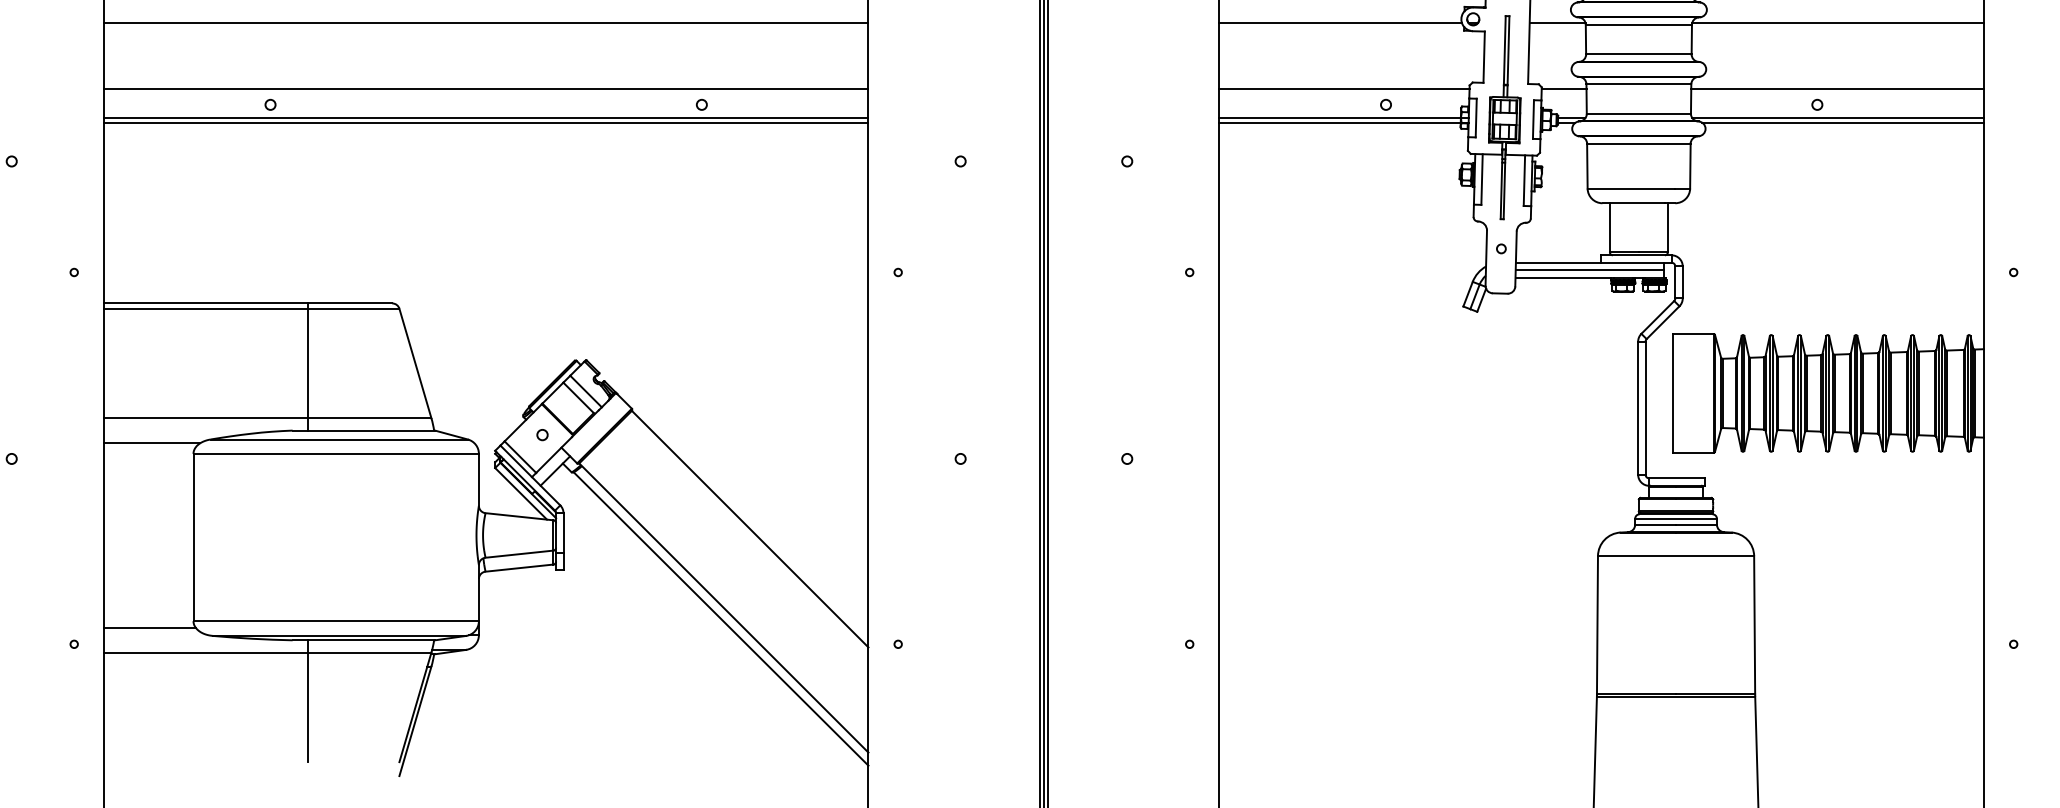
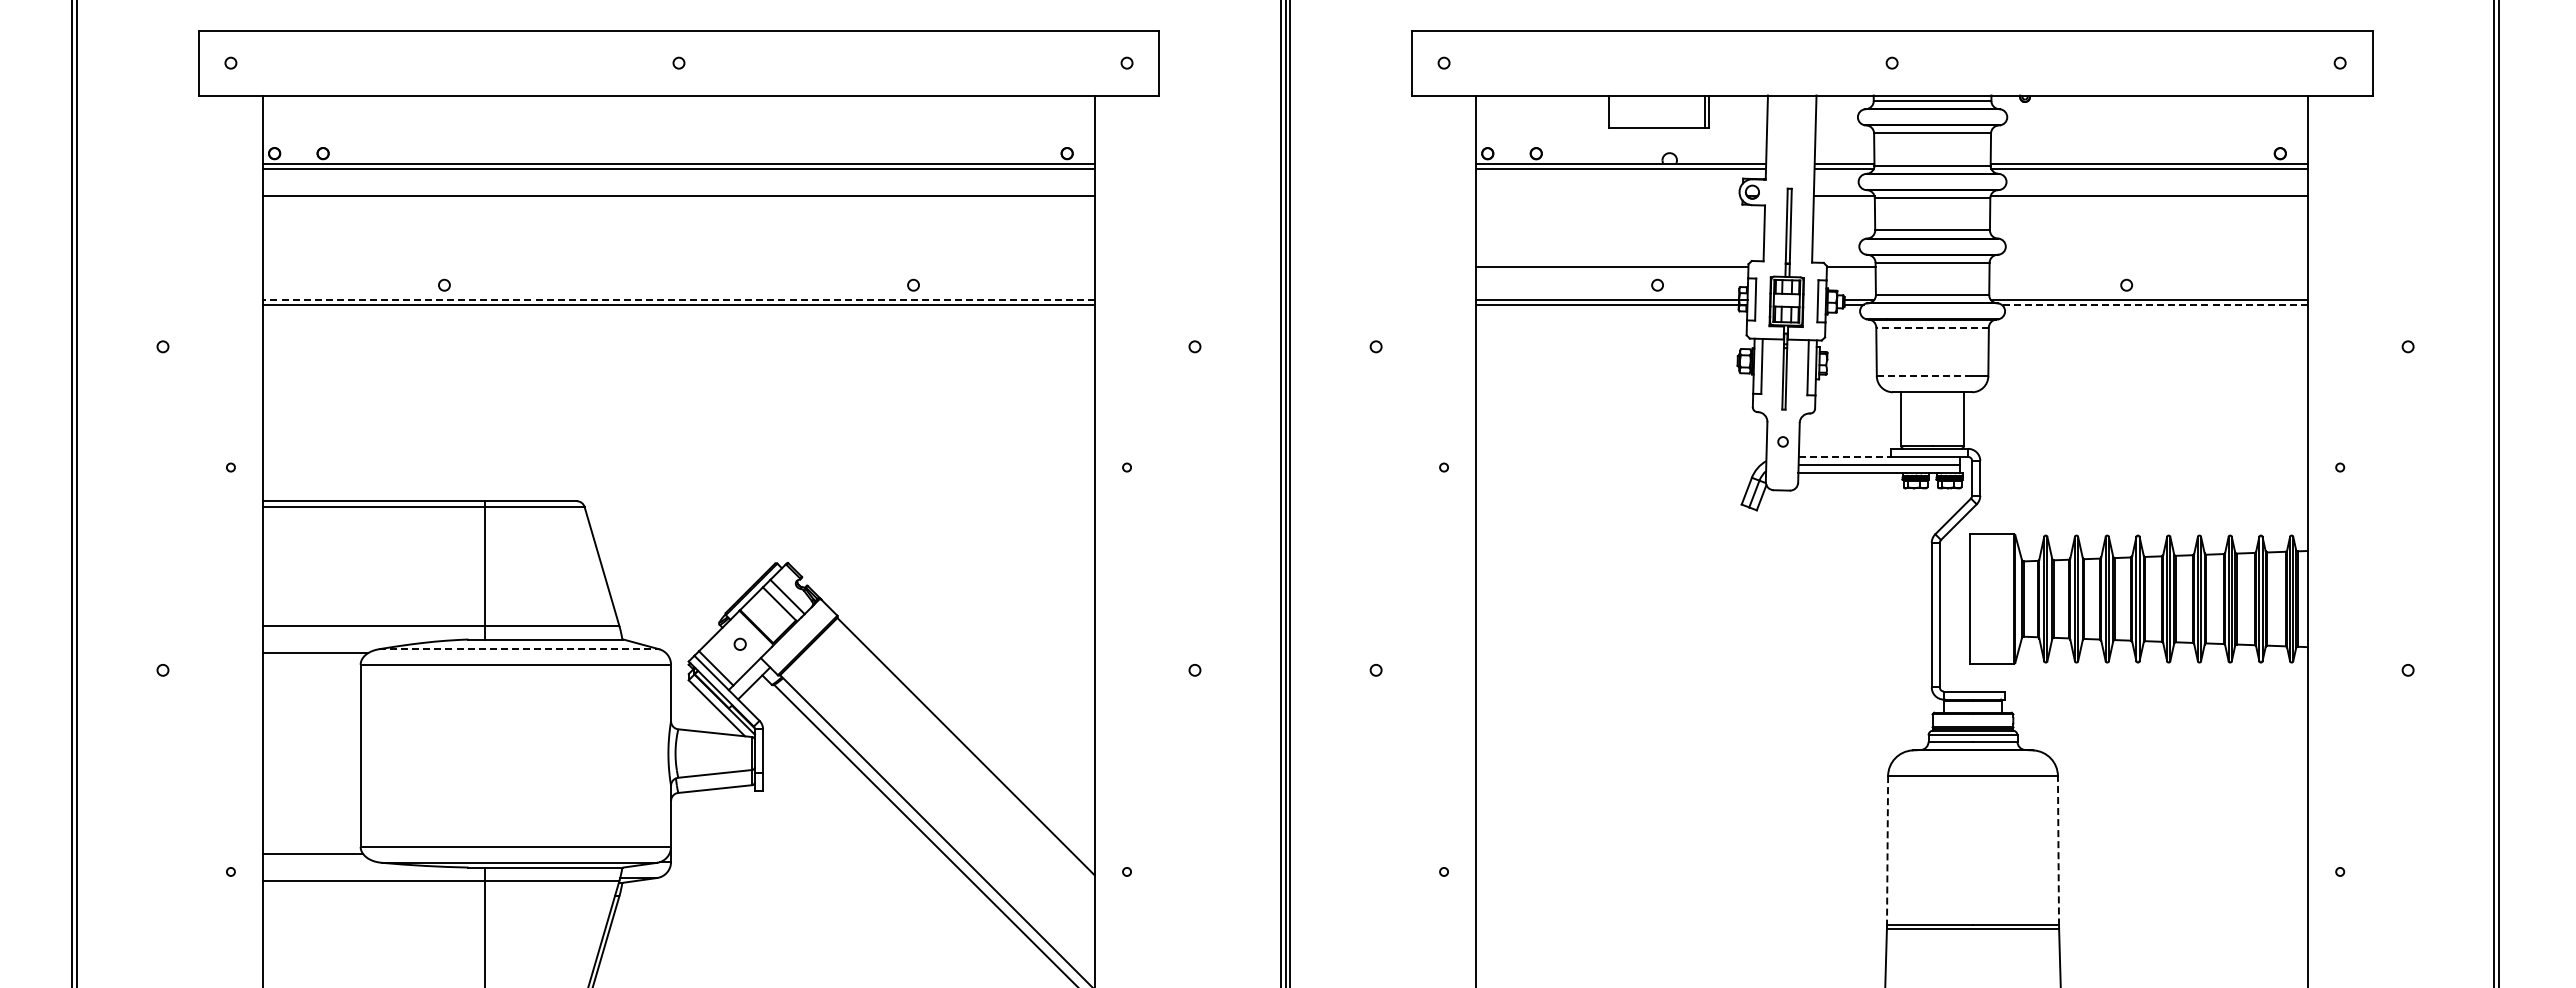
line: (1340, 23) -> (1608, 196), removed
line: (485, 88) -> (678, 267), removed
line: (1837, 88) -> (2148, 267), removed
line: (486, 117) -> (679, 299), solid -> dashed
line: (1842, 122) -> (2154, 304), solid -> dashed
line: (1638, 143) -> (1932, 327), solid -> dashed
line: (1631, 188) -> (1924, 376), solid -> dashed
line: (1558, 262) -> (1845, 456), solid -> dashed
line: (339, 439) -> (519, 649), solid -> dashed
line: (1597, 624) -> (1887, 850), solid -> dashed
line: (1754, 624) -> (2058, 850), solid -> dashed

